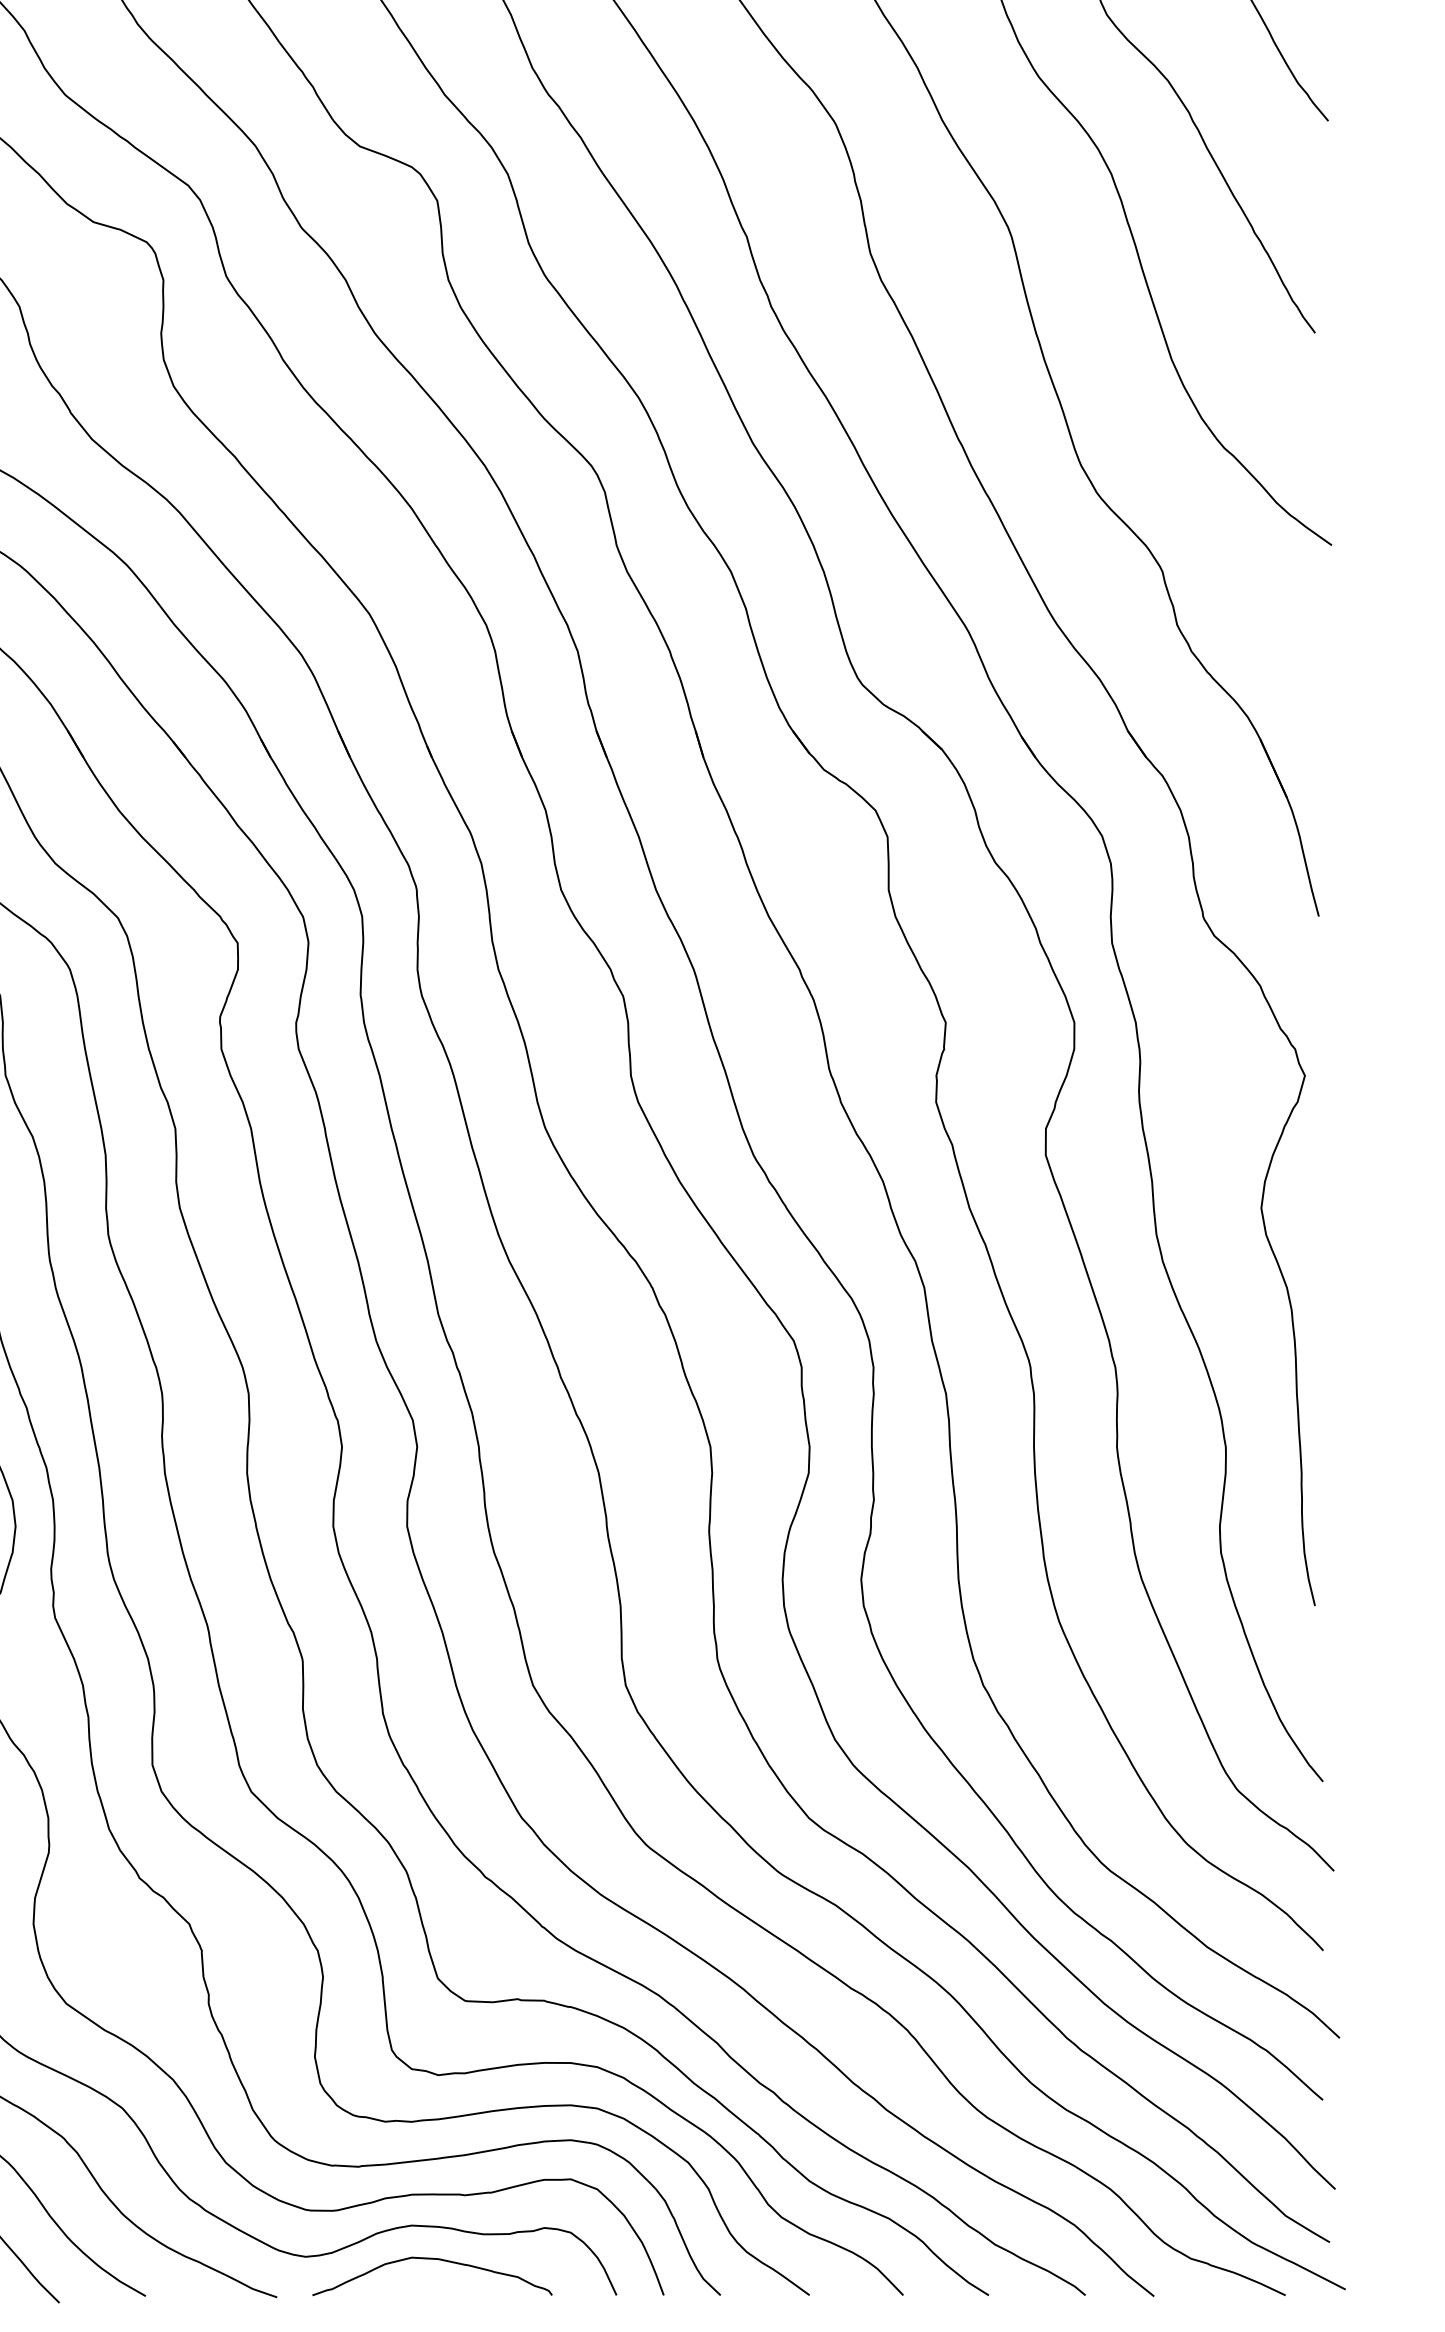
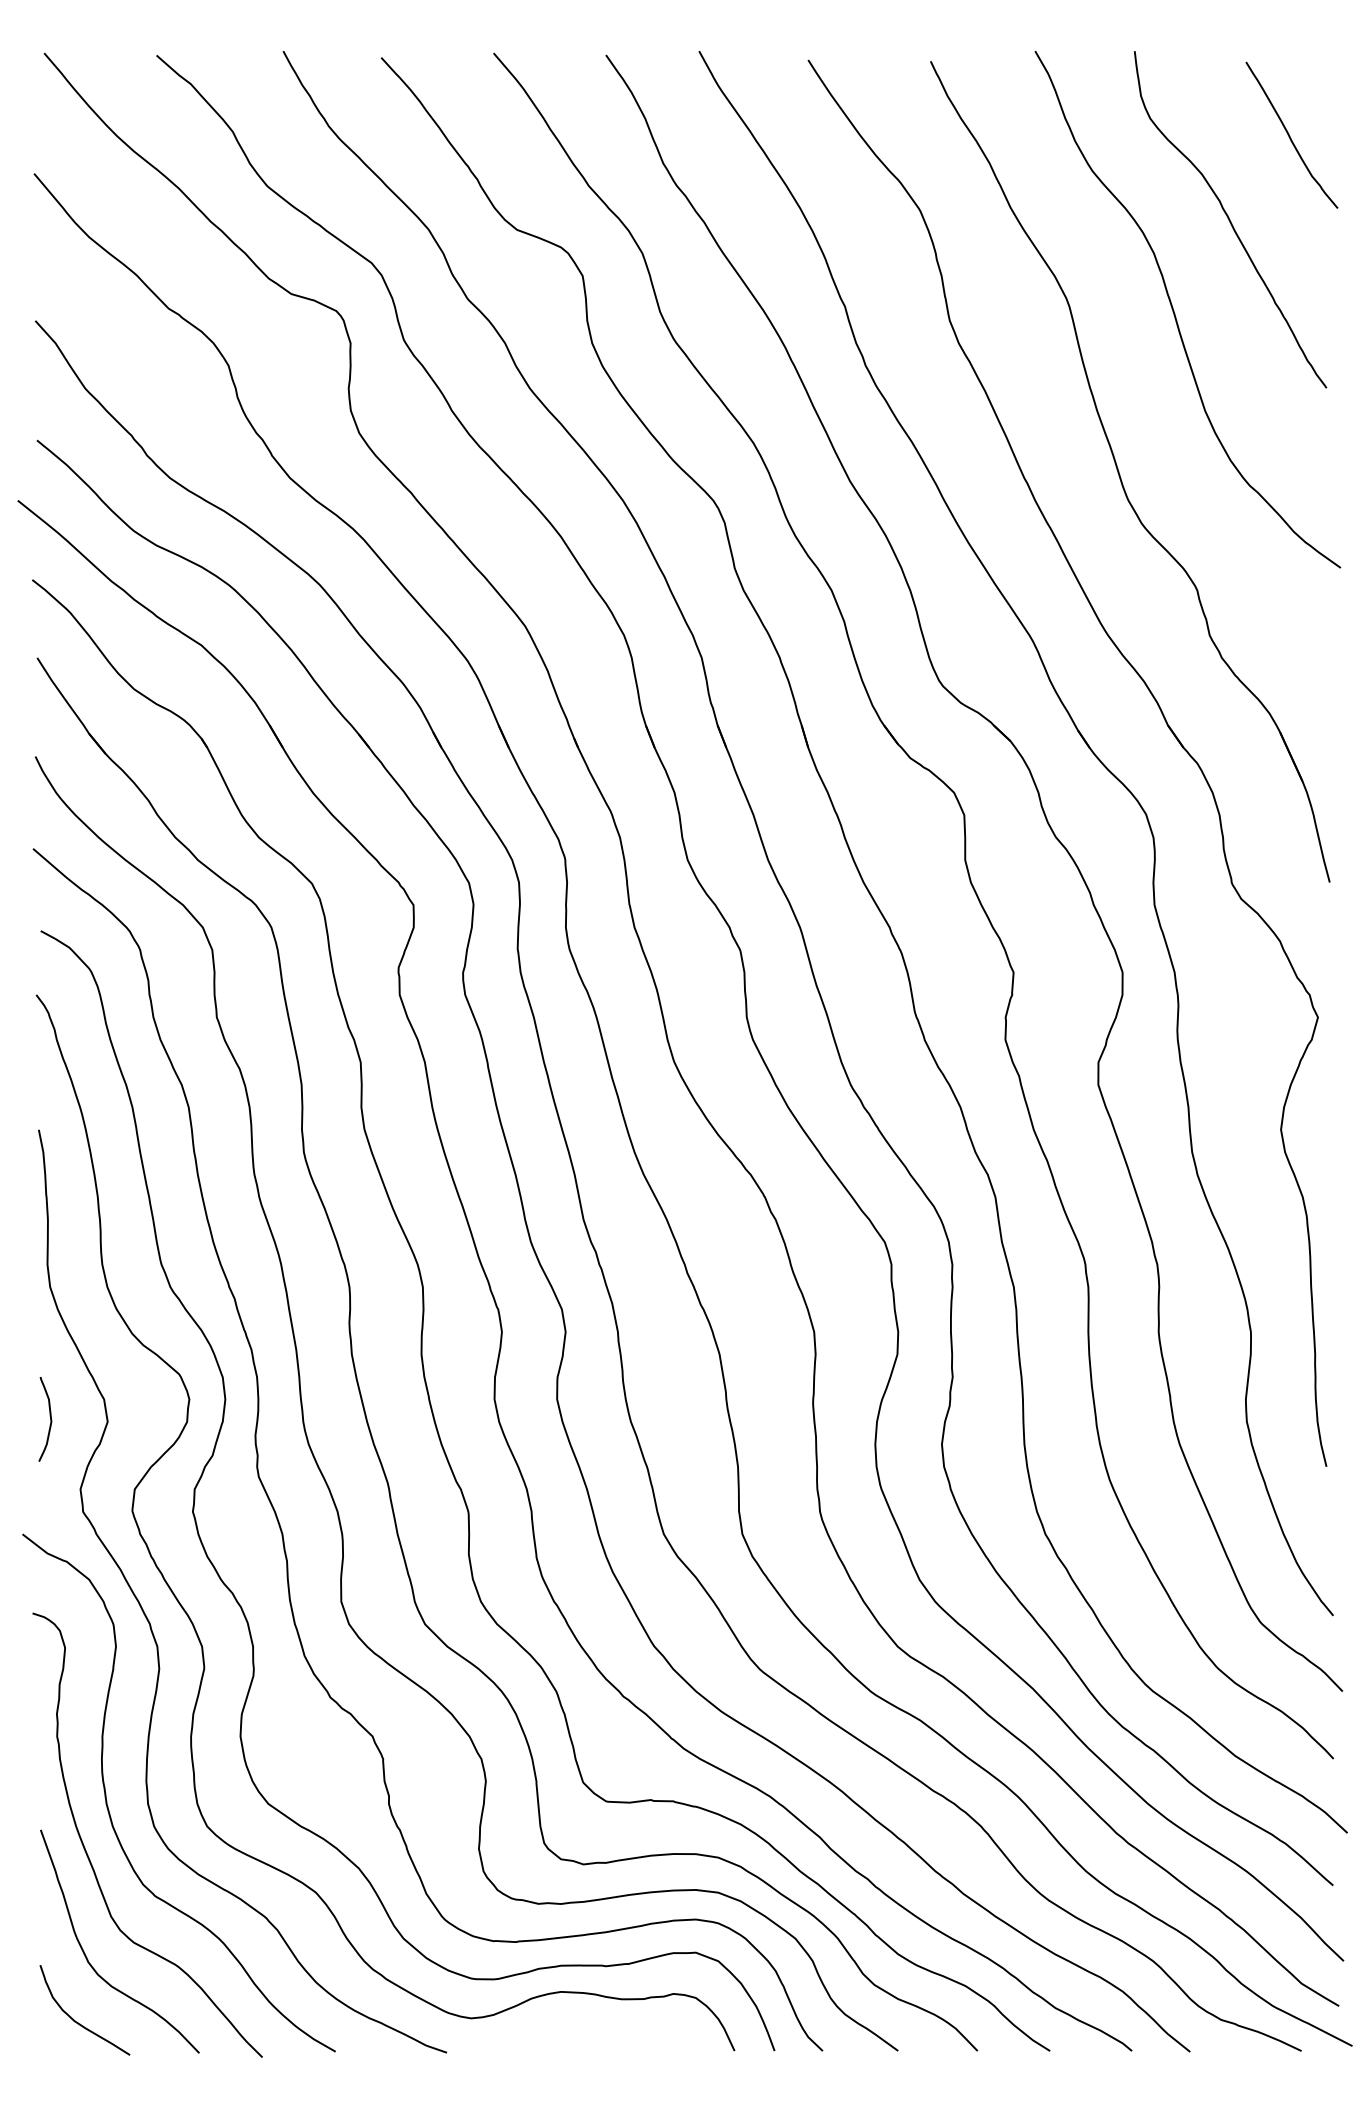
curve: (435, 2260) -> (581, 2021), removed

